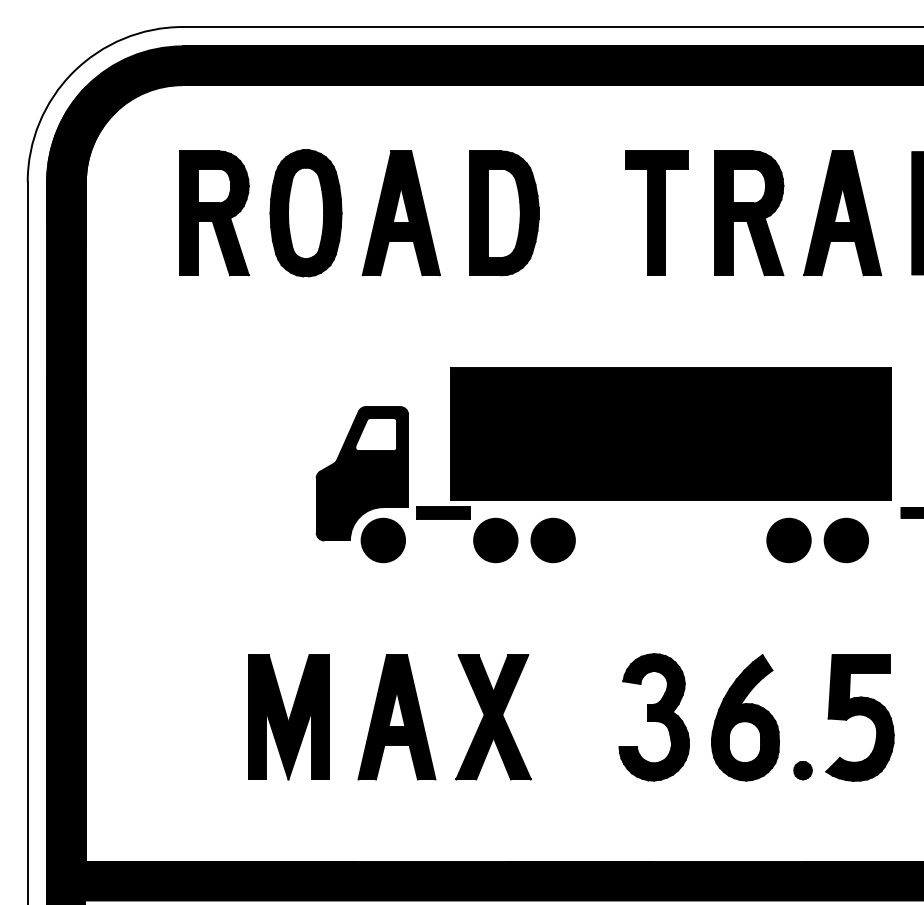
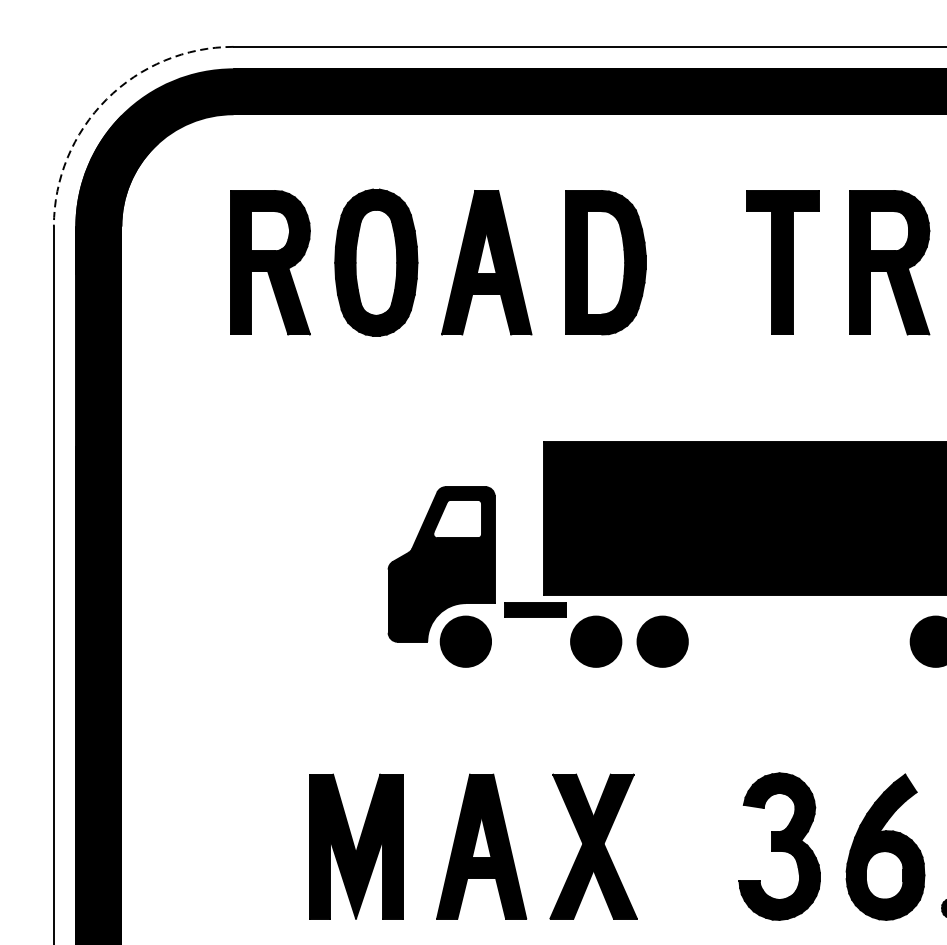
arc: (73, 72) -> (106, 99), solid -> dashed

